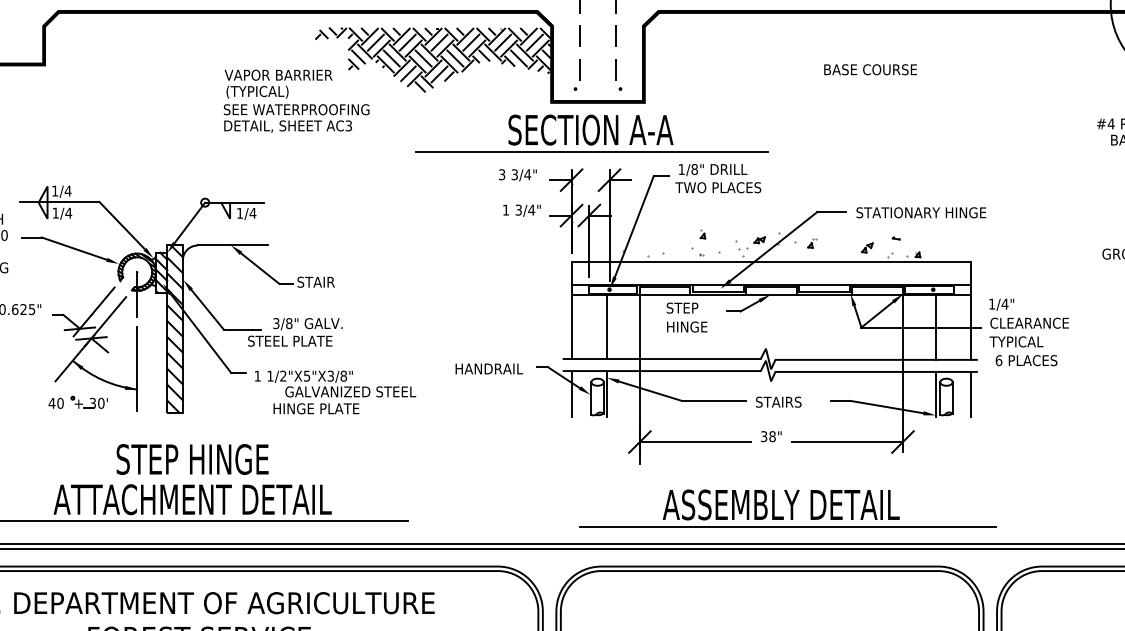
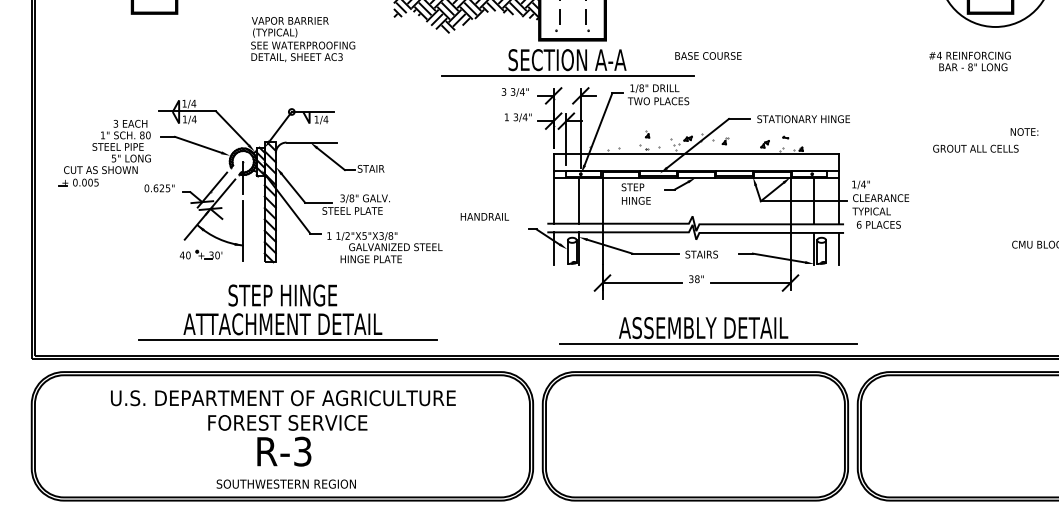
text: (870, 69) -> (708, 55), moved
text: (297, 101) -> (303, 39), moved
text: (488, 368) -> (484, 216), moved

